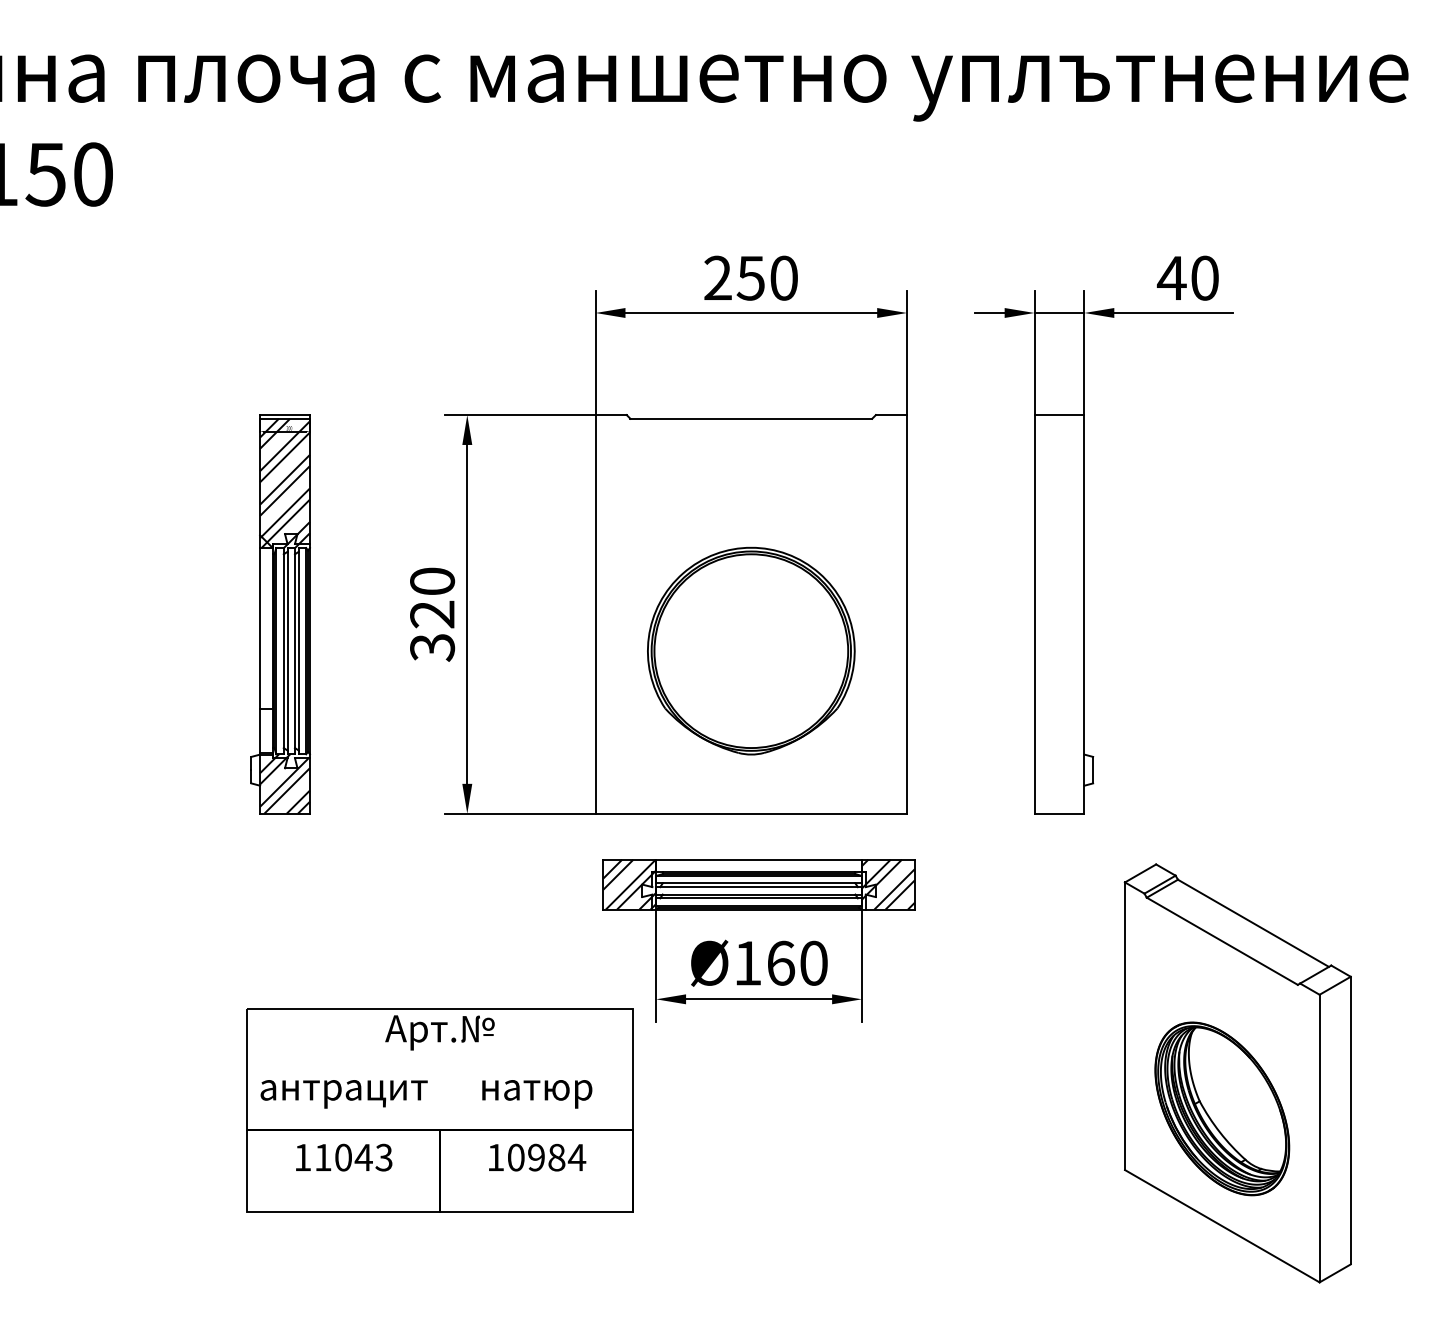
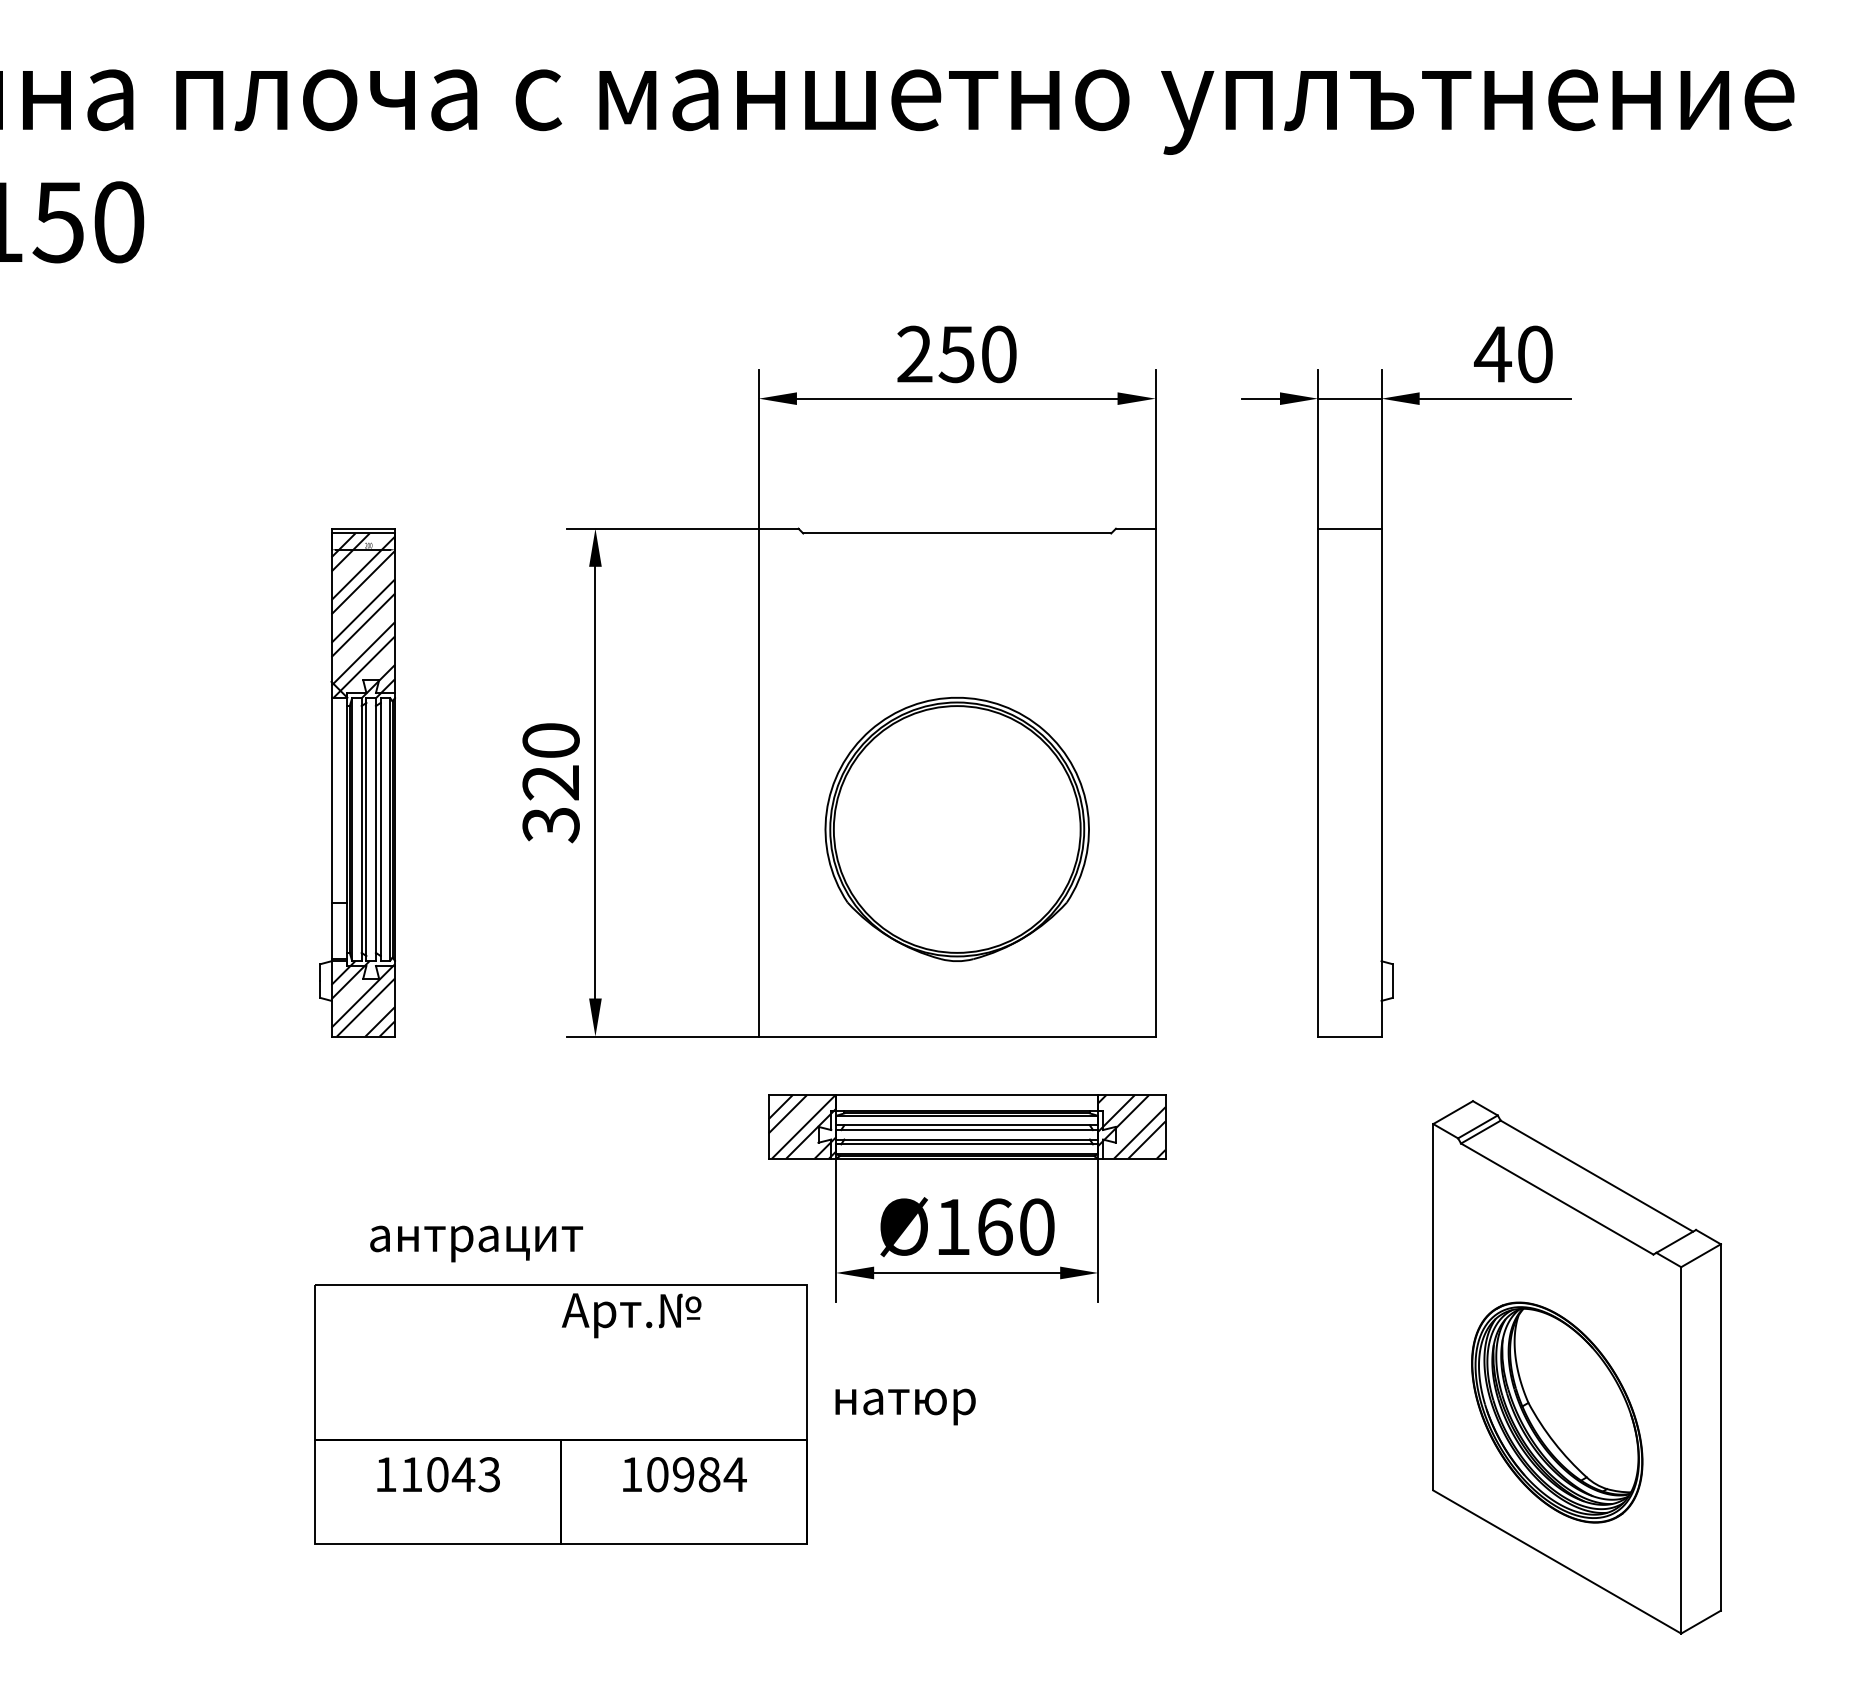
text: (439, 1032) -> (631, 1315), moved
text: (344, 1093) -> (476, 1243), moved
text: (537, 1093) -> (905, 1406), moved

